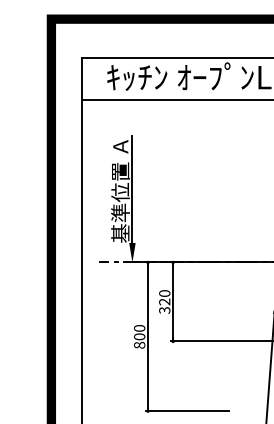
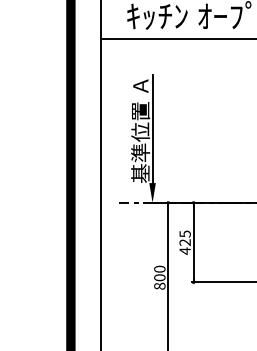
text: (164, 302) -> (184, 243), 320 -> 425

